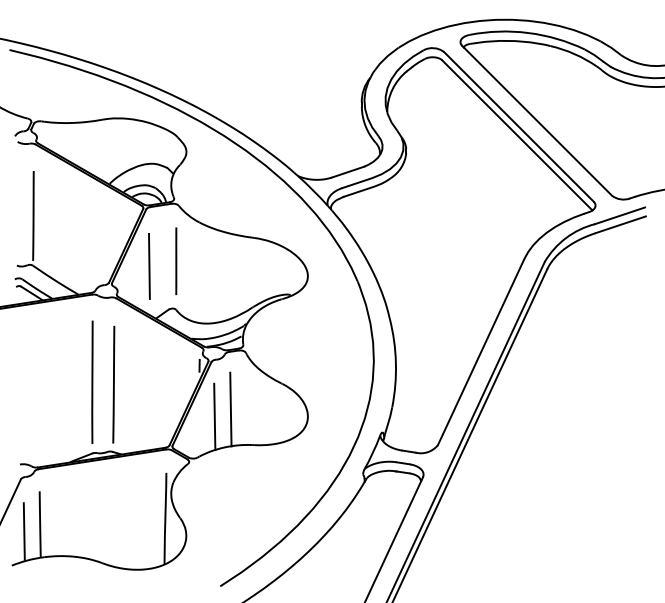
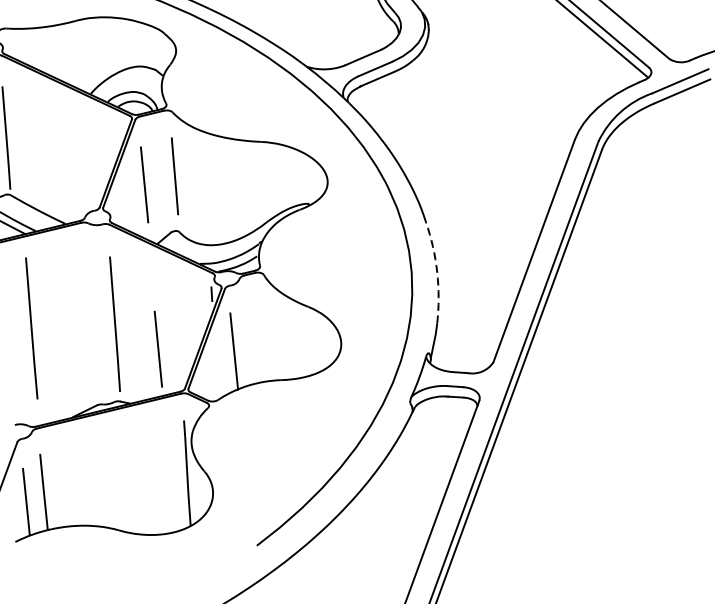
arc: (395, 363) -> (436, 272), solid -> dashed
line: (92, 381) -> (31, 327), moved
line: (149, 409) -> (158, 349), added
line: (230, 409) -> (251, 341), removed

